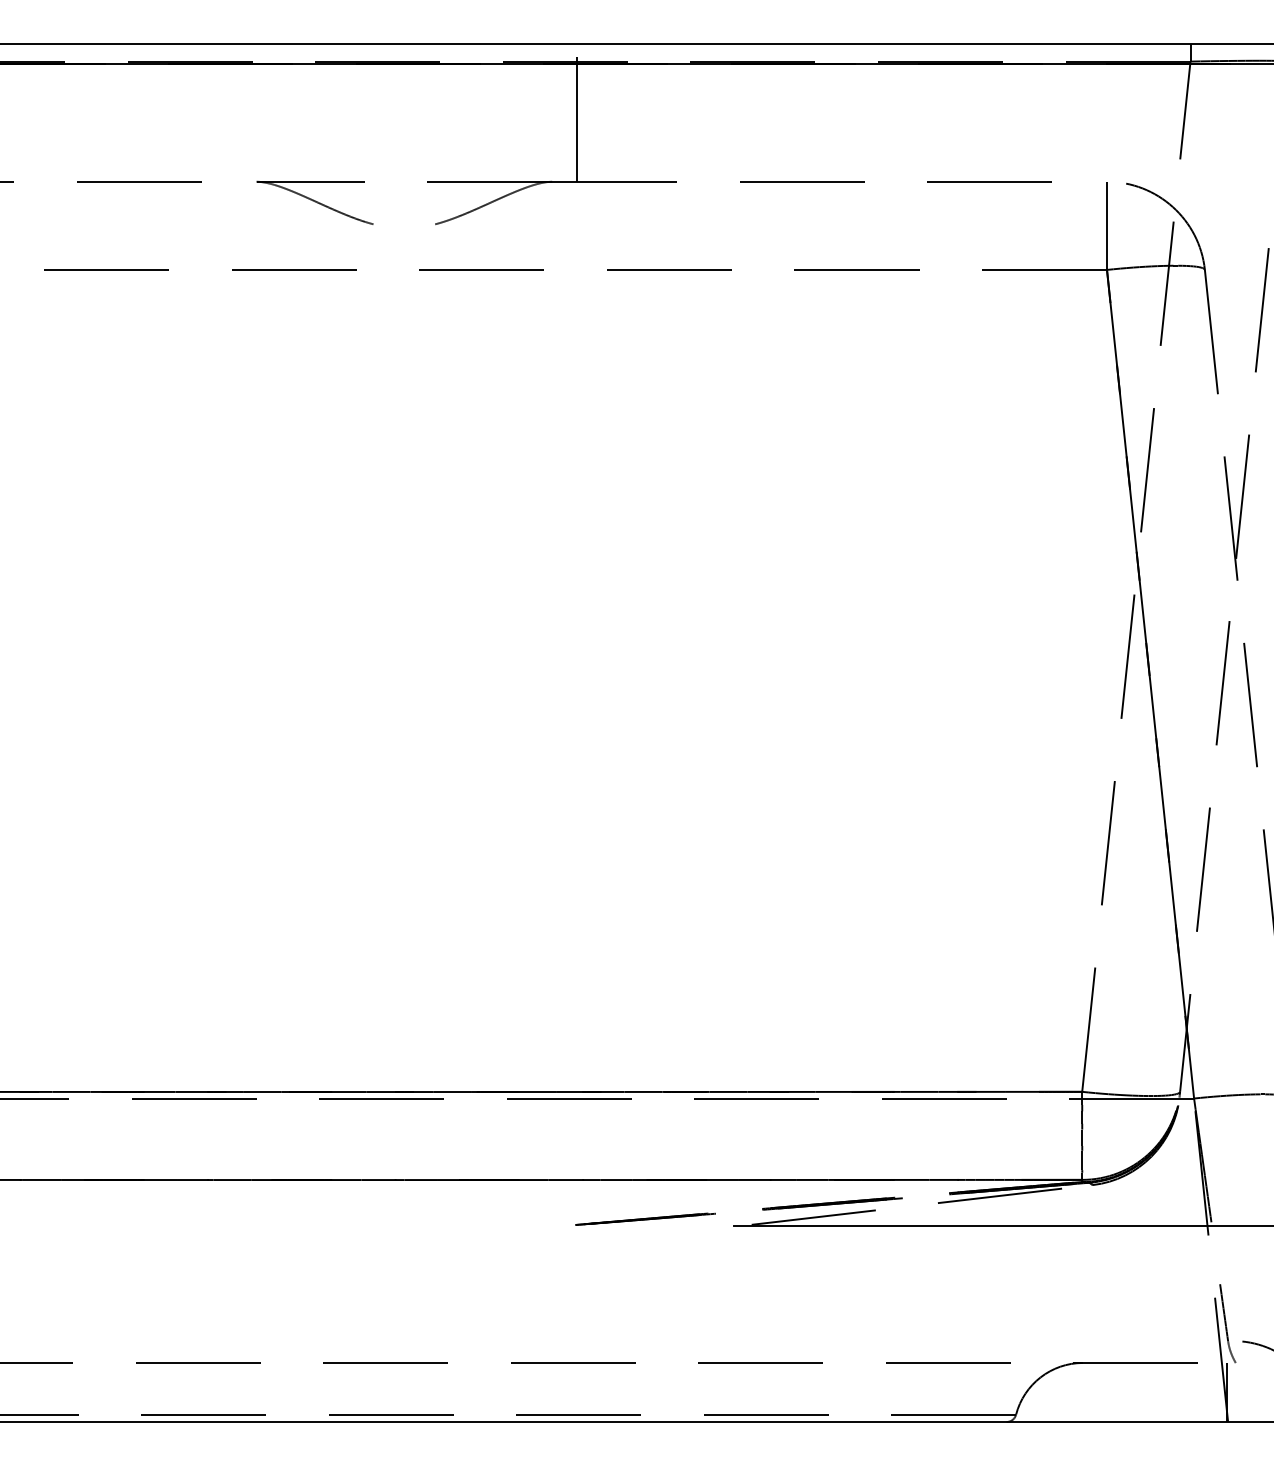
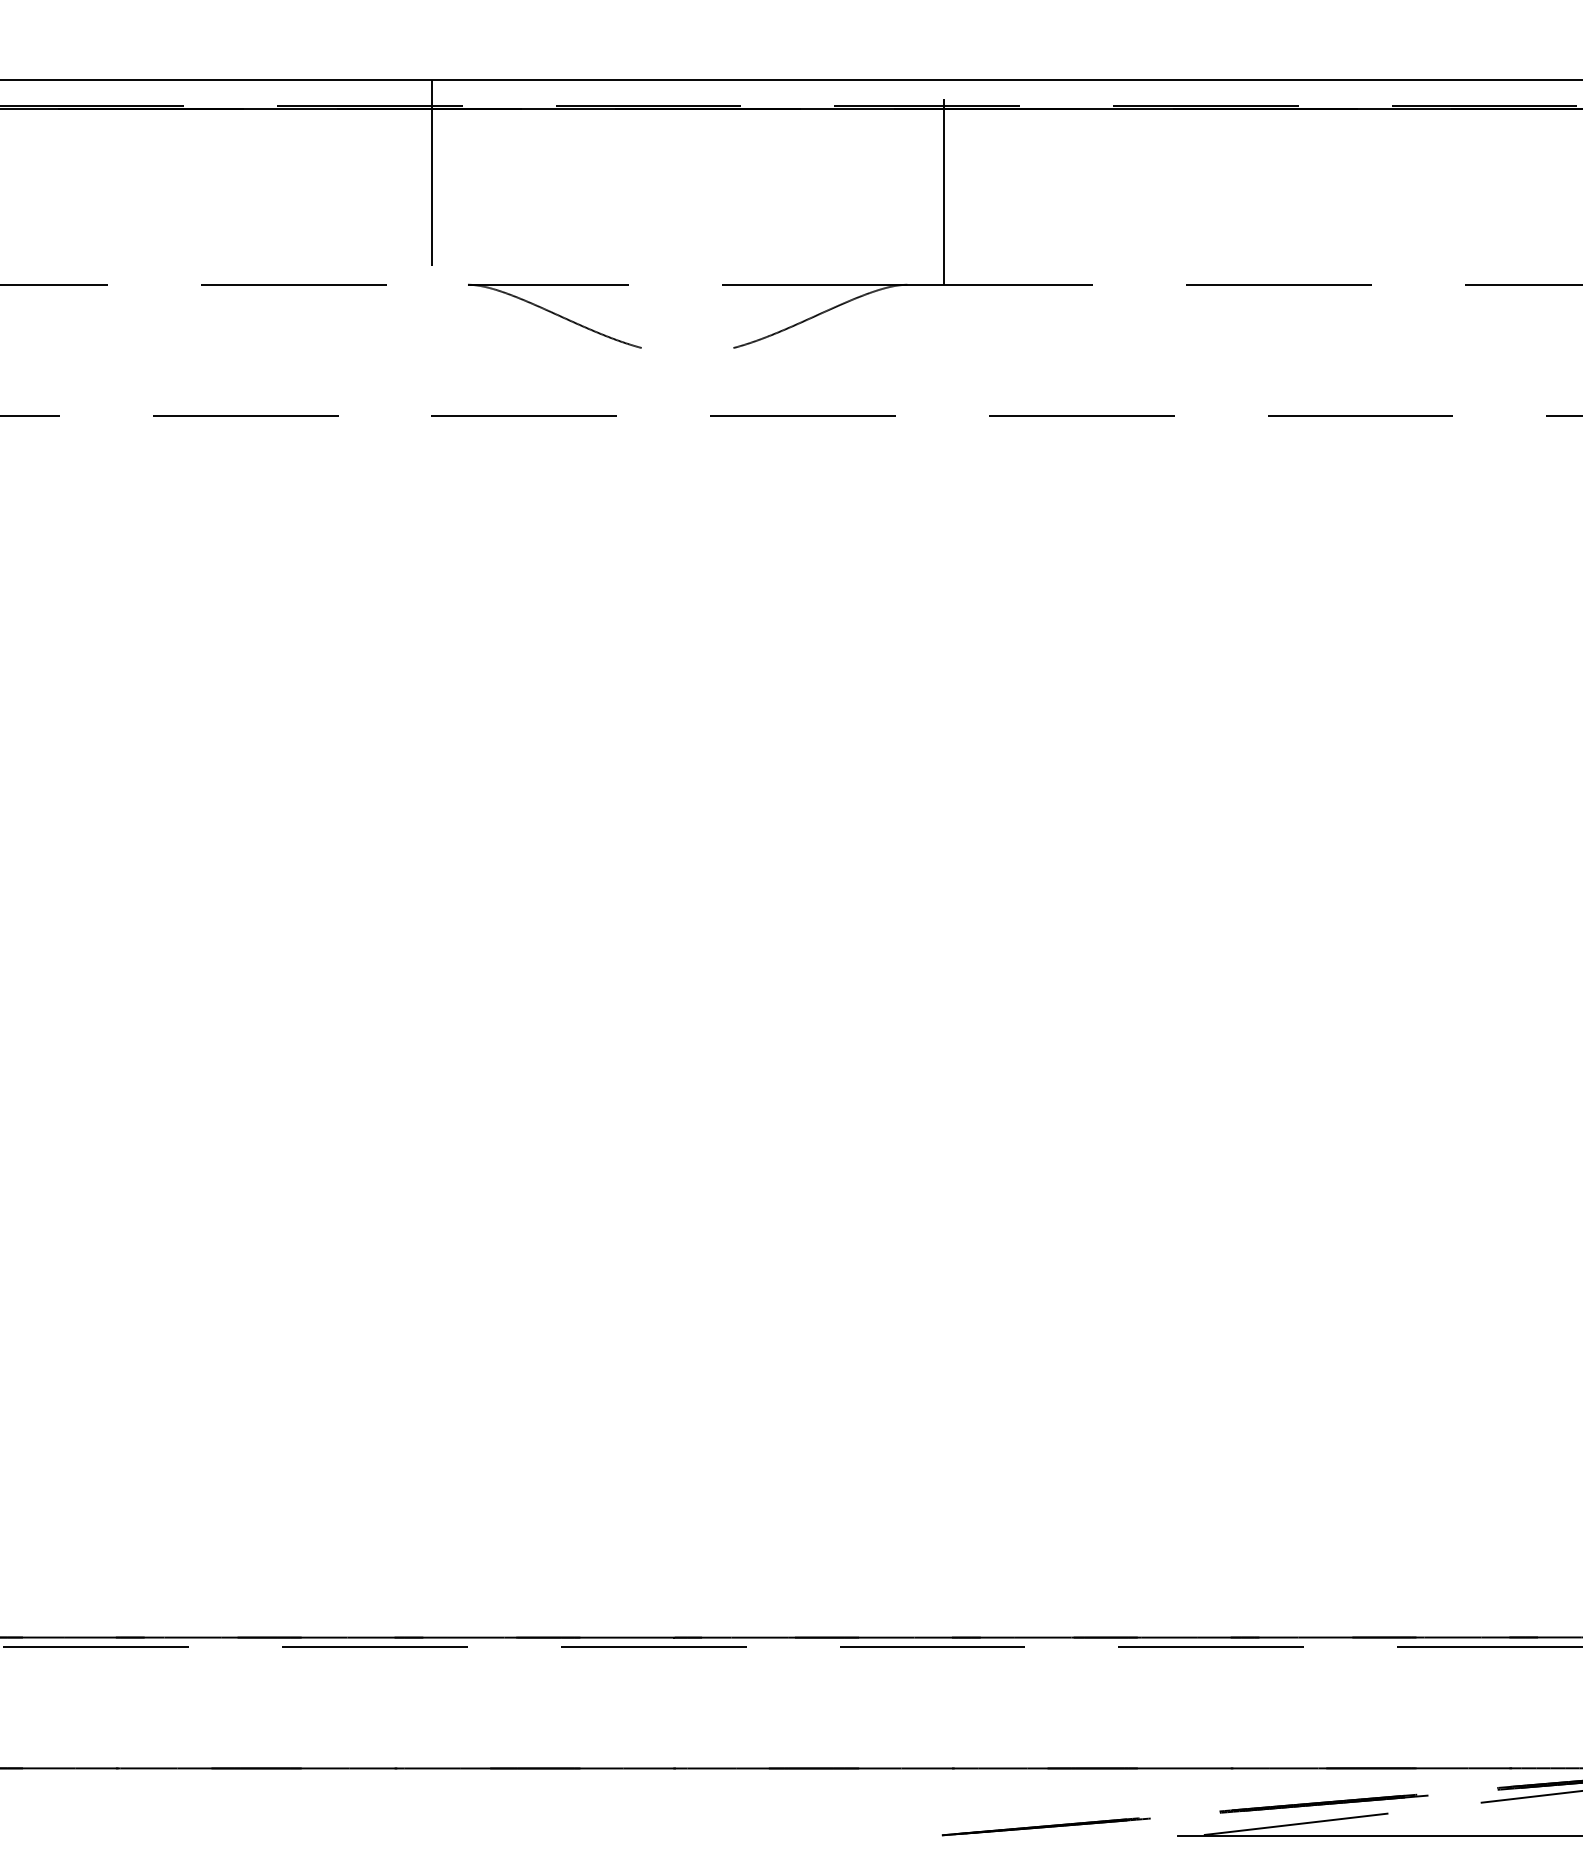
line: (232, 112) -> (432, 181), added

